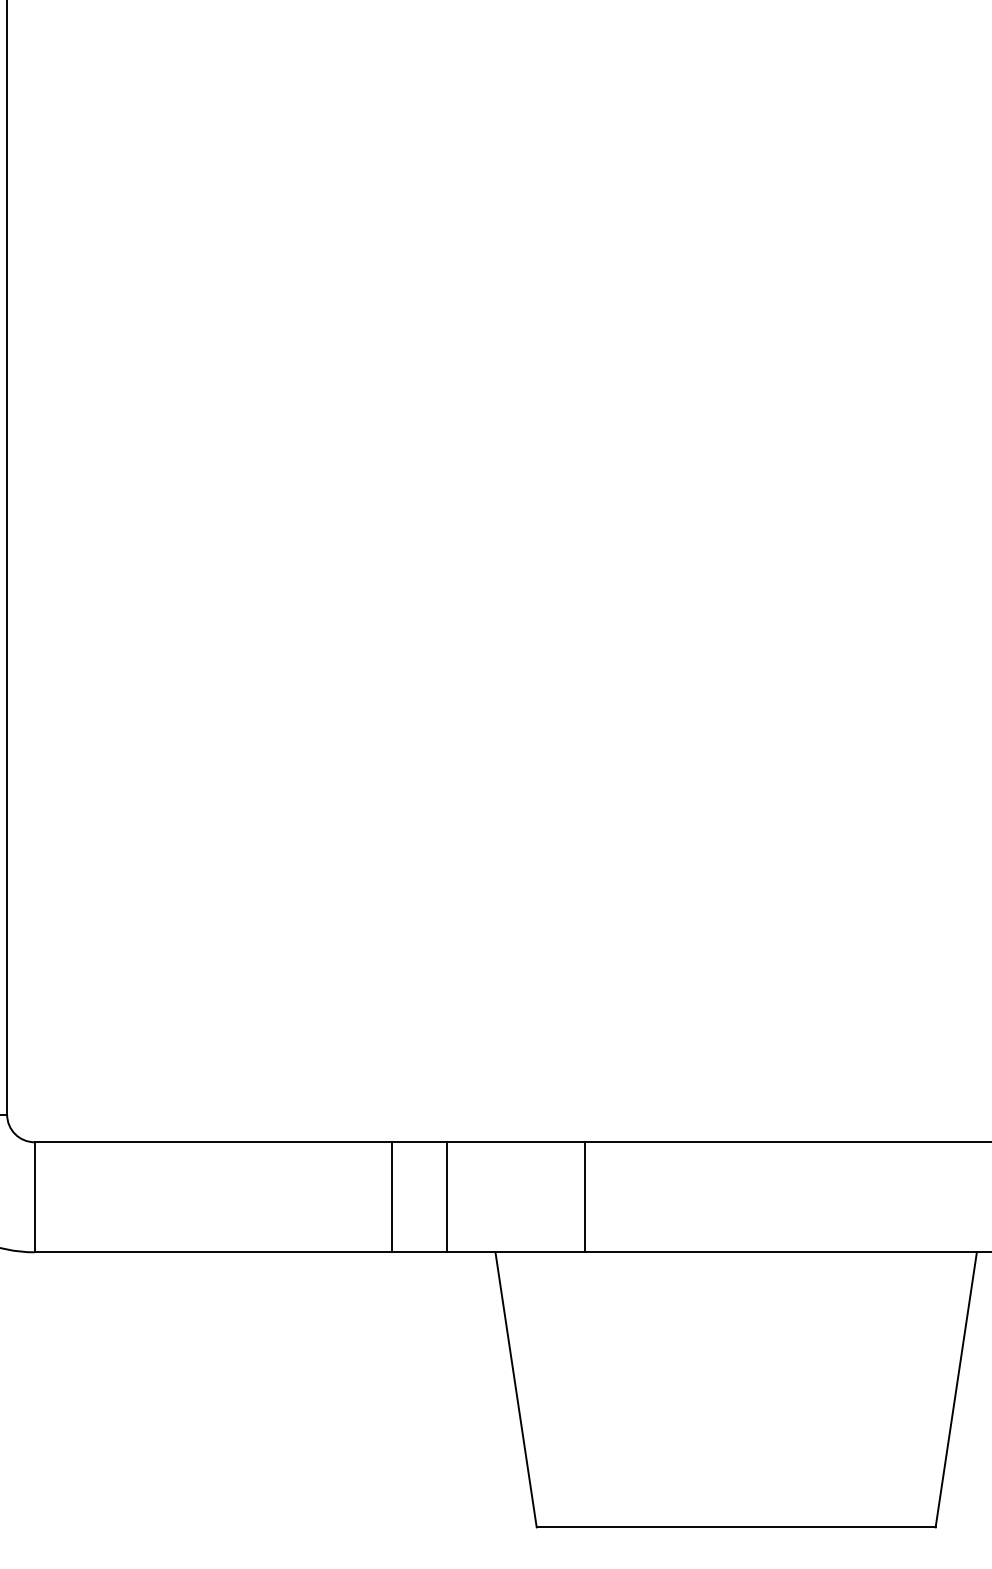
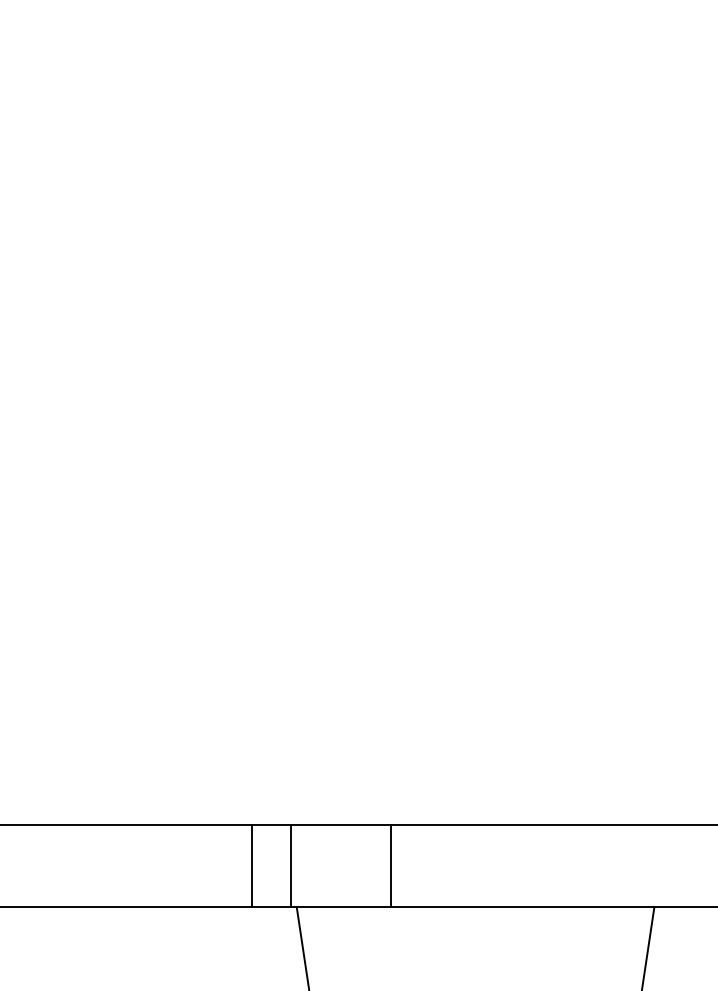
line: (392, 1197) -> (252, 866), moved
line: (447, 1197) -> (290, 866), moved
line: (584, 1197) -> (391, 866), moved

